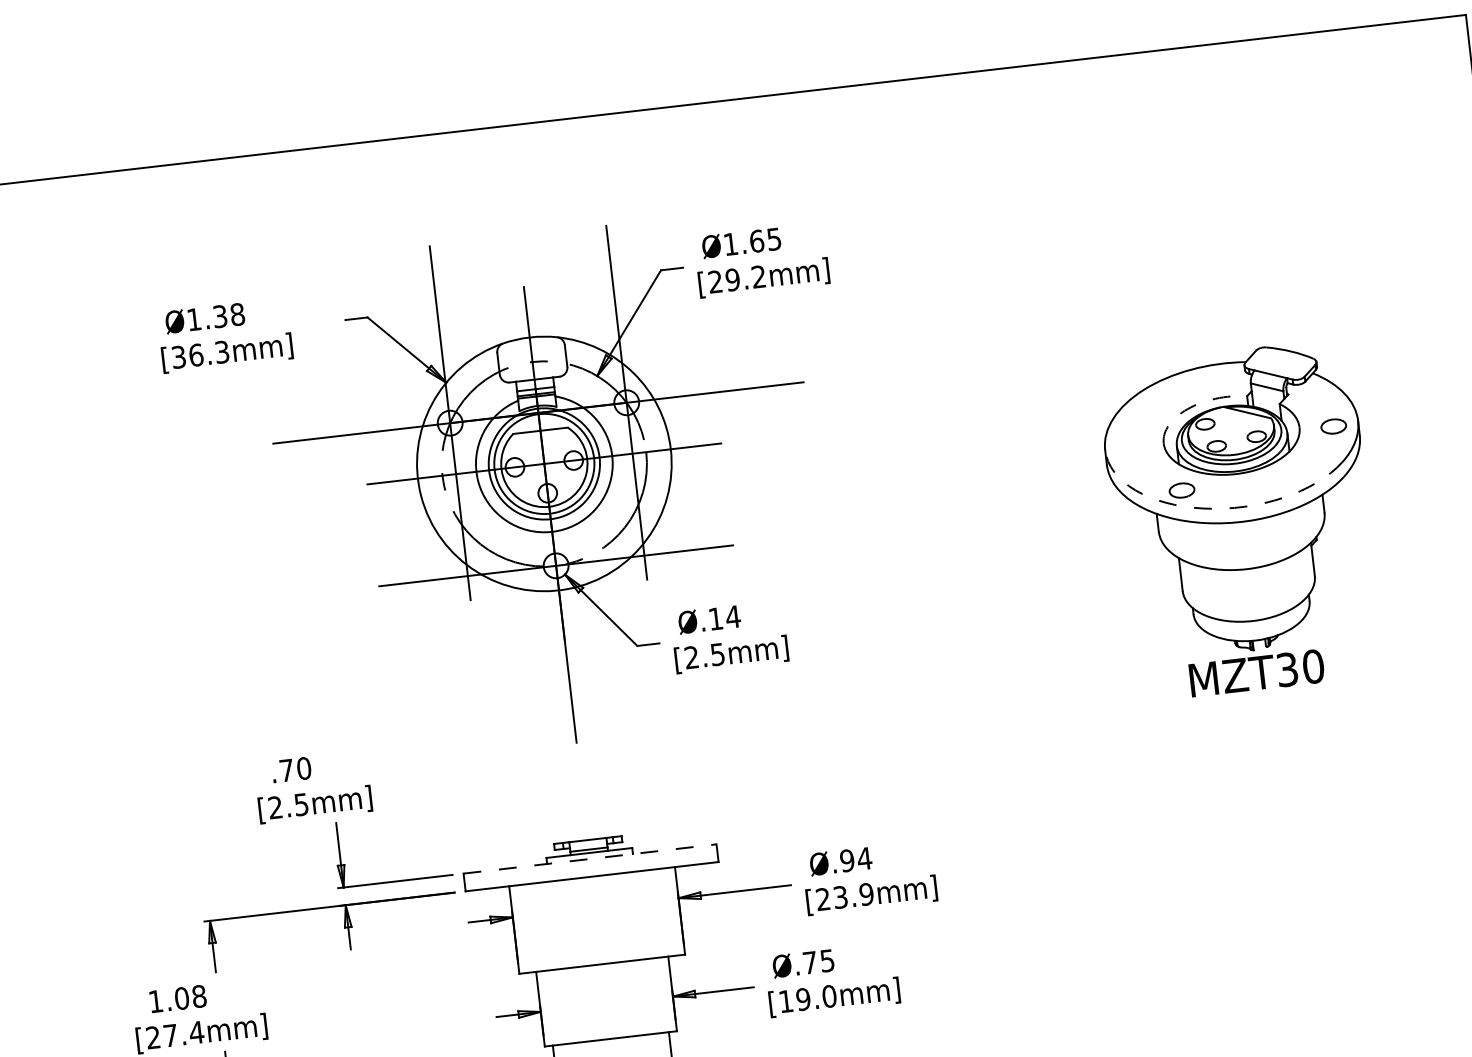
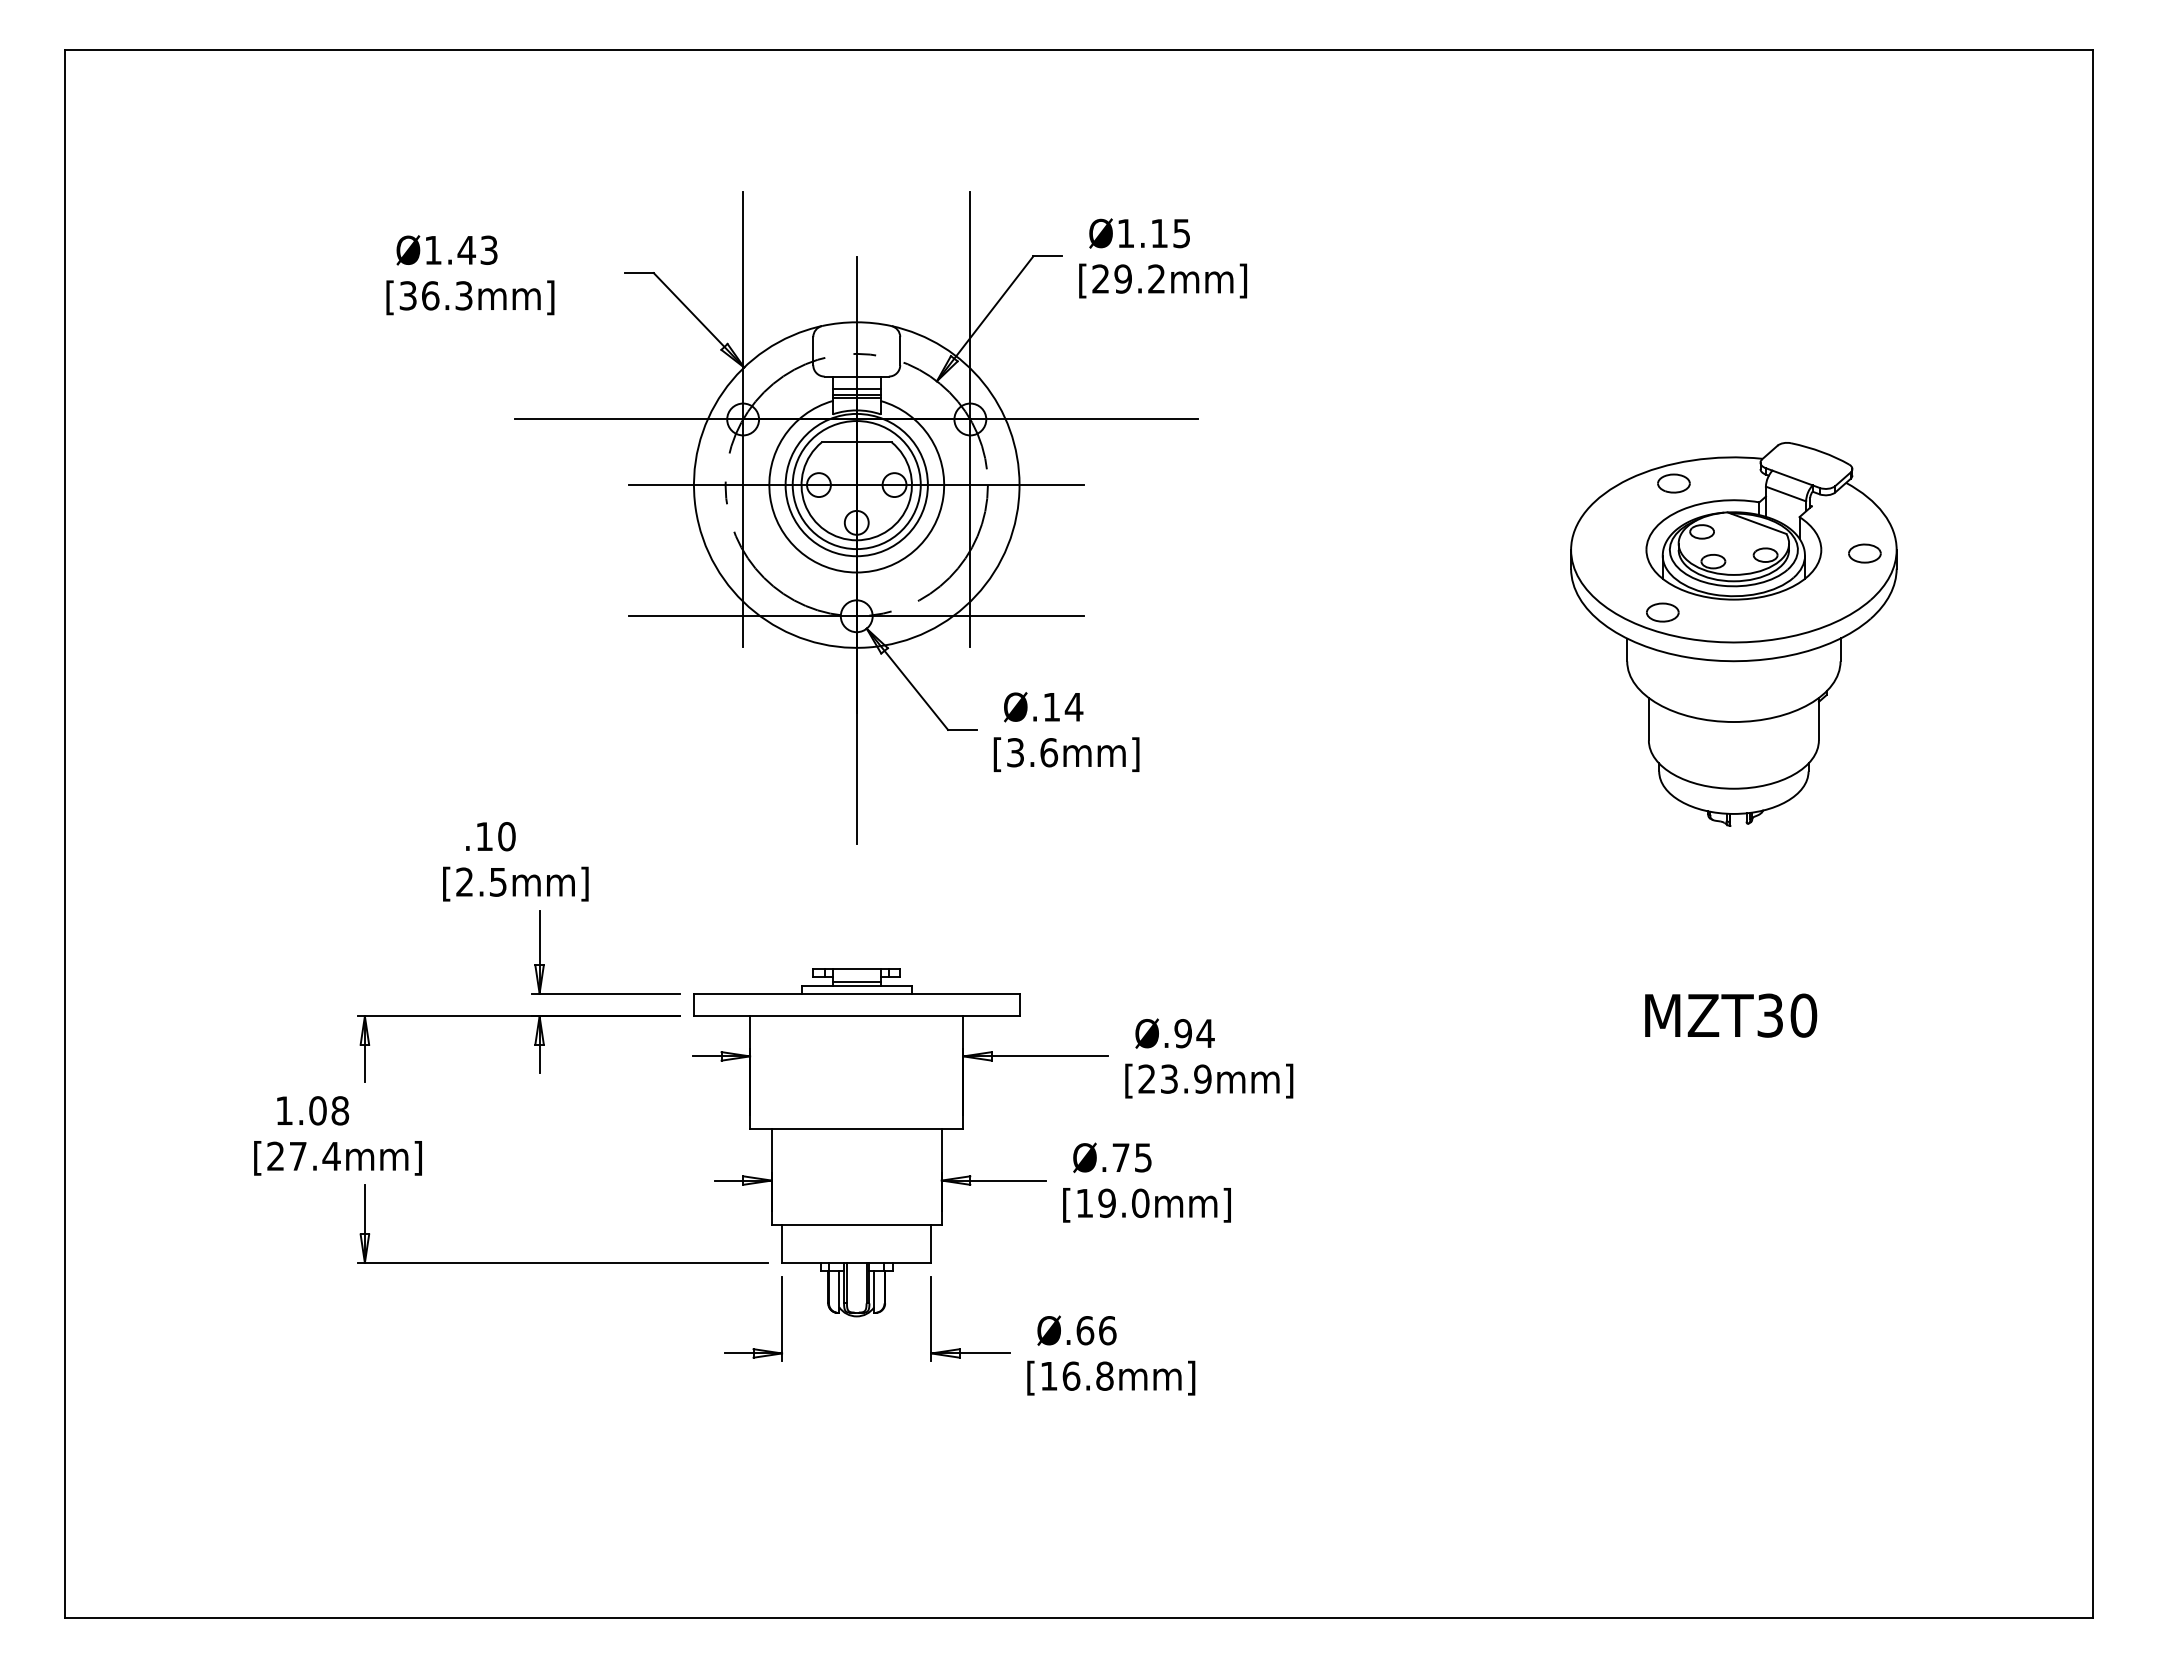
text: (756, 241) -> (1159, 233), Ø1.65 -> Ø1.15
text: (228, 315) -> (477, 249), Ø1.38 -> Ø1.43
part: (1178, 389) -> (1673, 483), added
arc: (1194, 405) -> (1691, 506), dashed -> solid
arc: (1214, 508) -> (1701, 640), dashed -> solid
text: (704, 655) -> (1032, 752), [2.5mm] -> [3.6mm]
text: (1257, 673) -> (1731, 1015), moved
text: (286, 770) -> (484, 836), .70 -> .10
line: (589, 858) -> (856, 993), dashed -> solid

